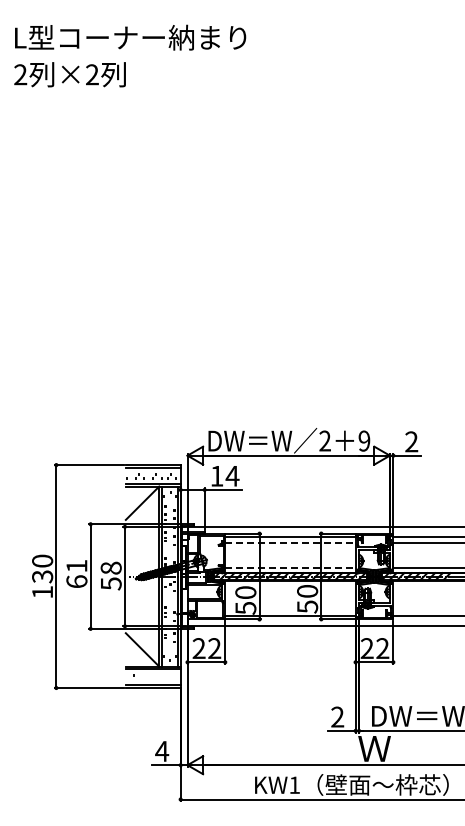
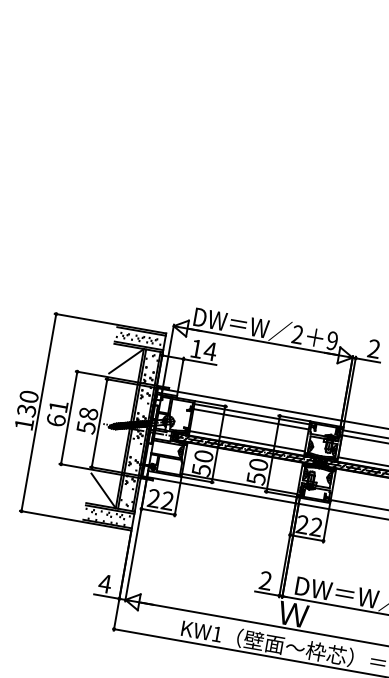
line: (290, 542) -> (251, 419), dashed -> solid
line: (290, 567) -> (247, 441), dashed -> solid

